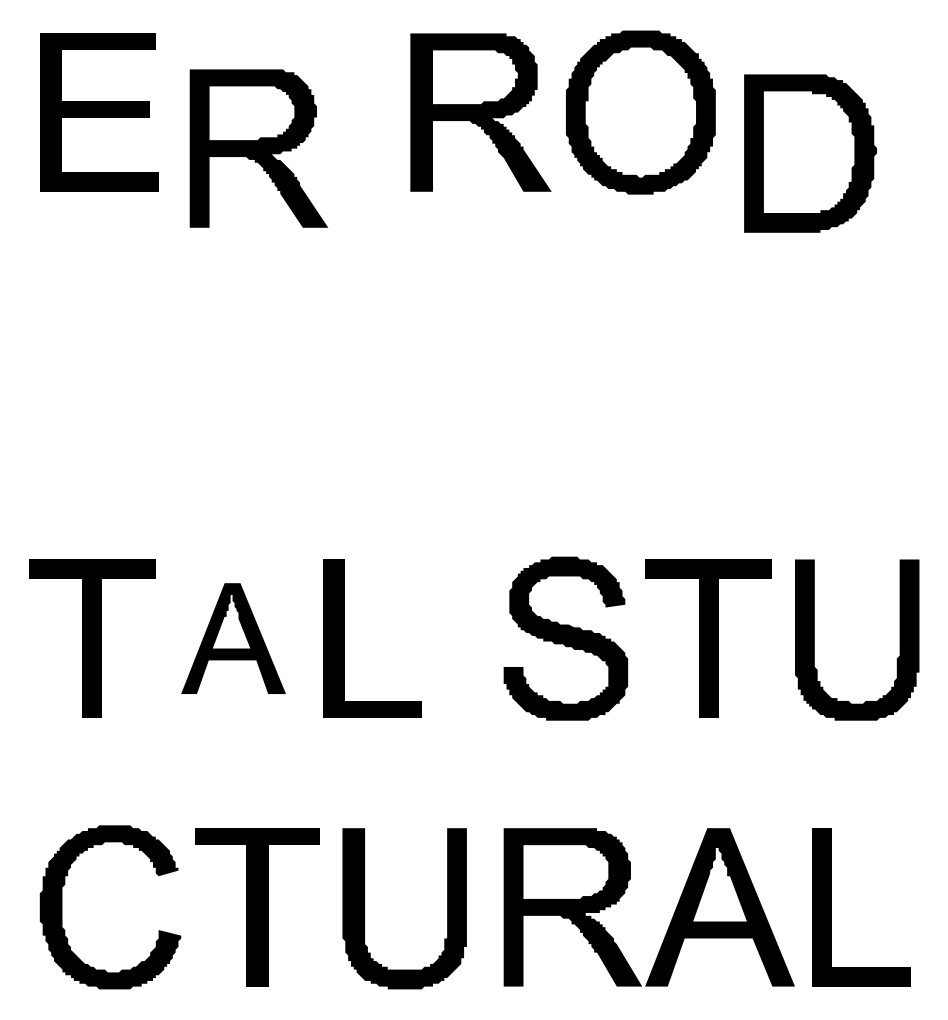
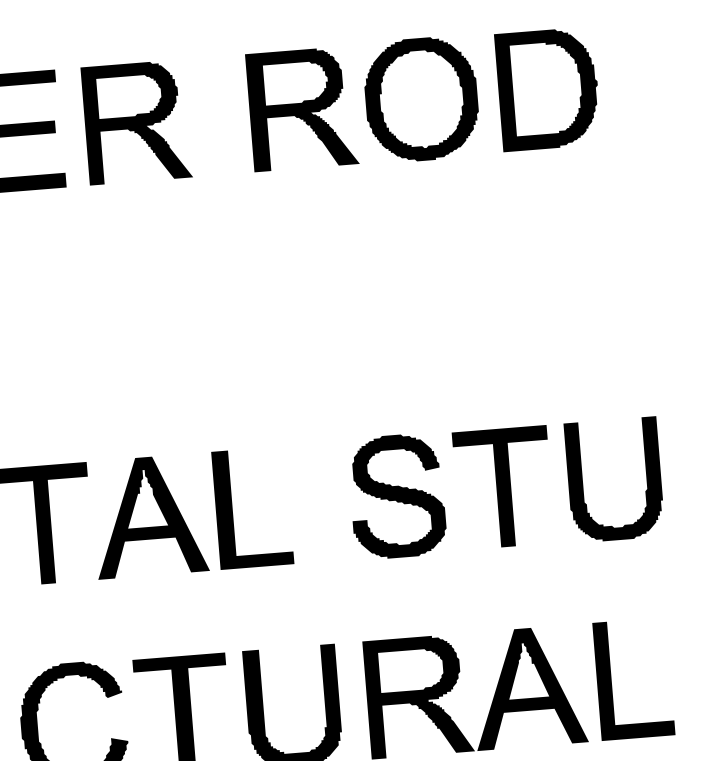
part: (258, 148) -> (136, 122), moved
part: (810, 153) -> (548, 89), moved
part: (233, 638) -> (149, 516), size x1.43

